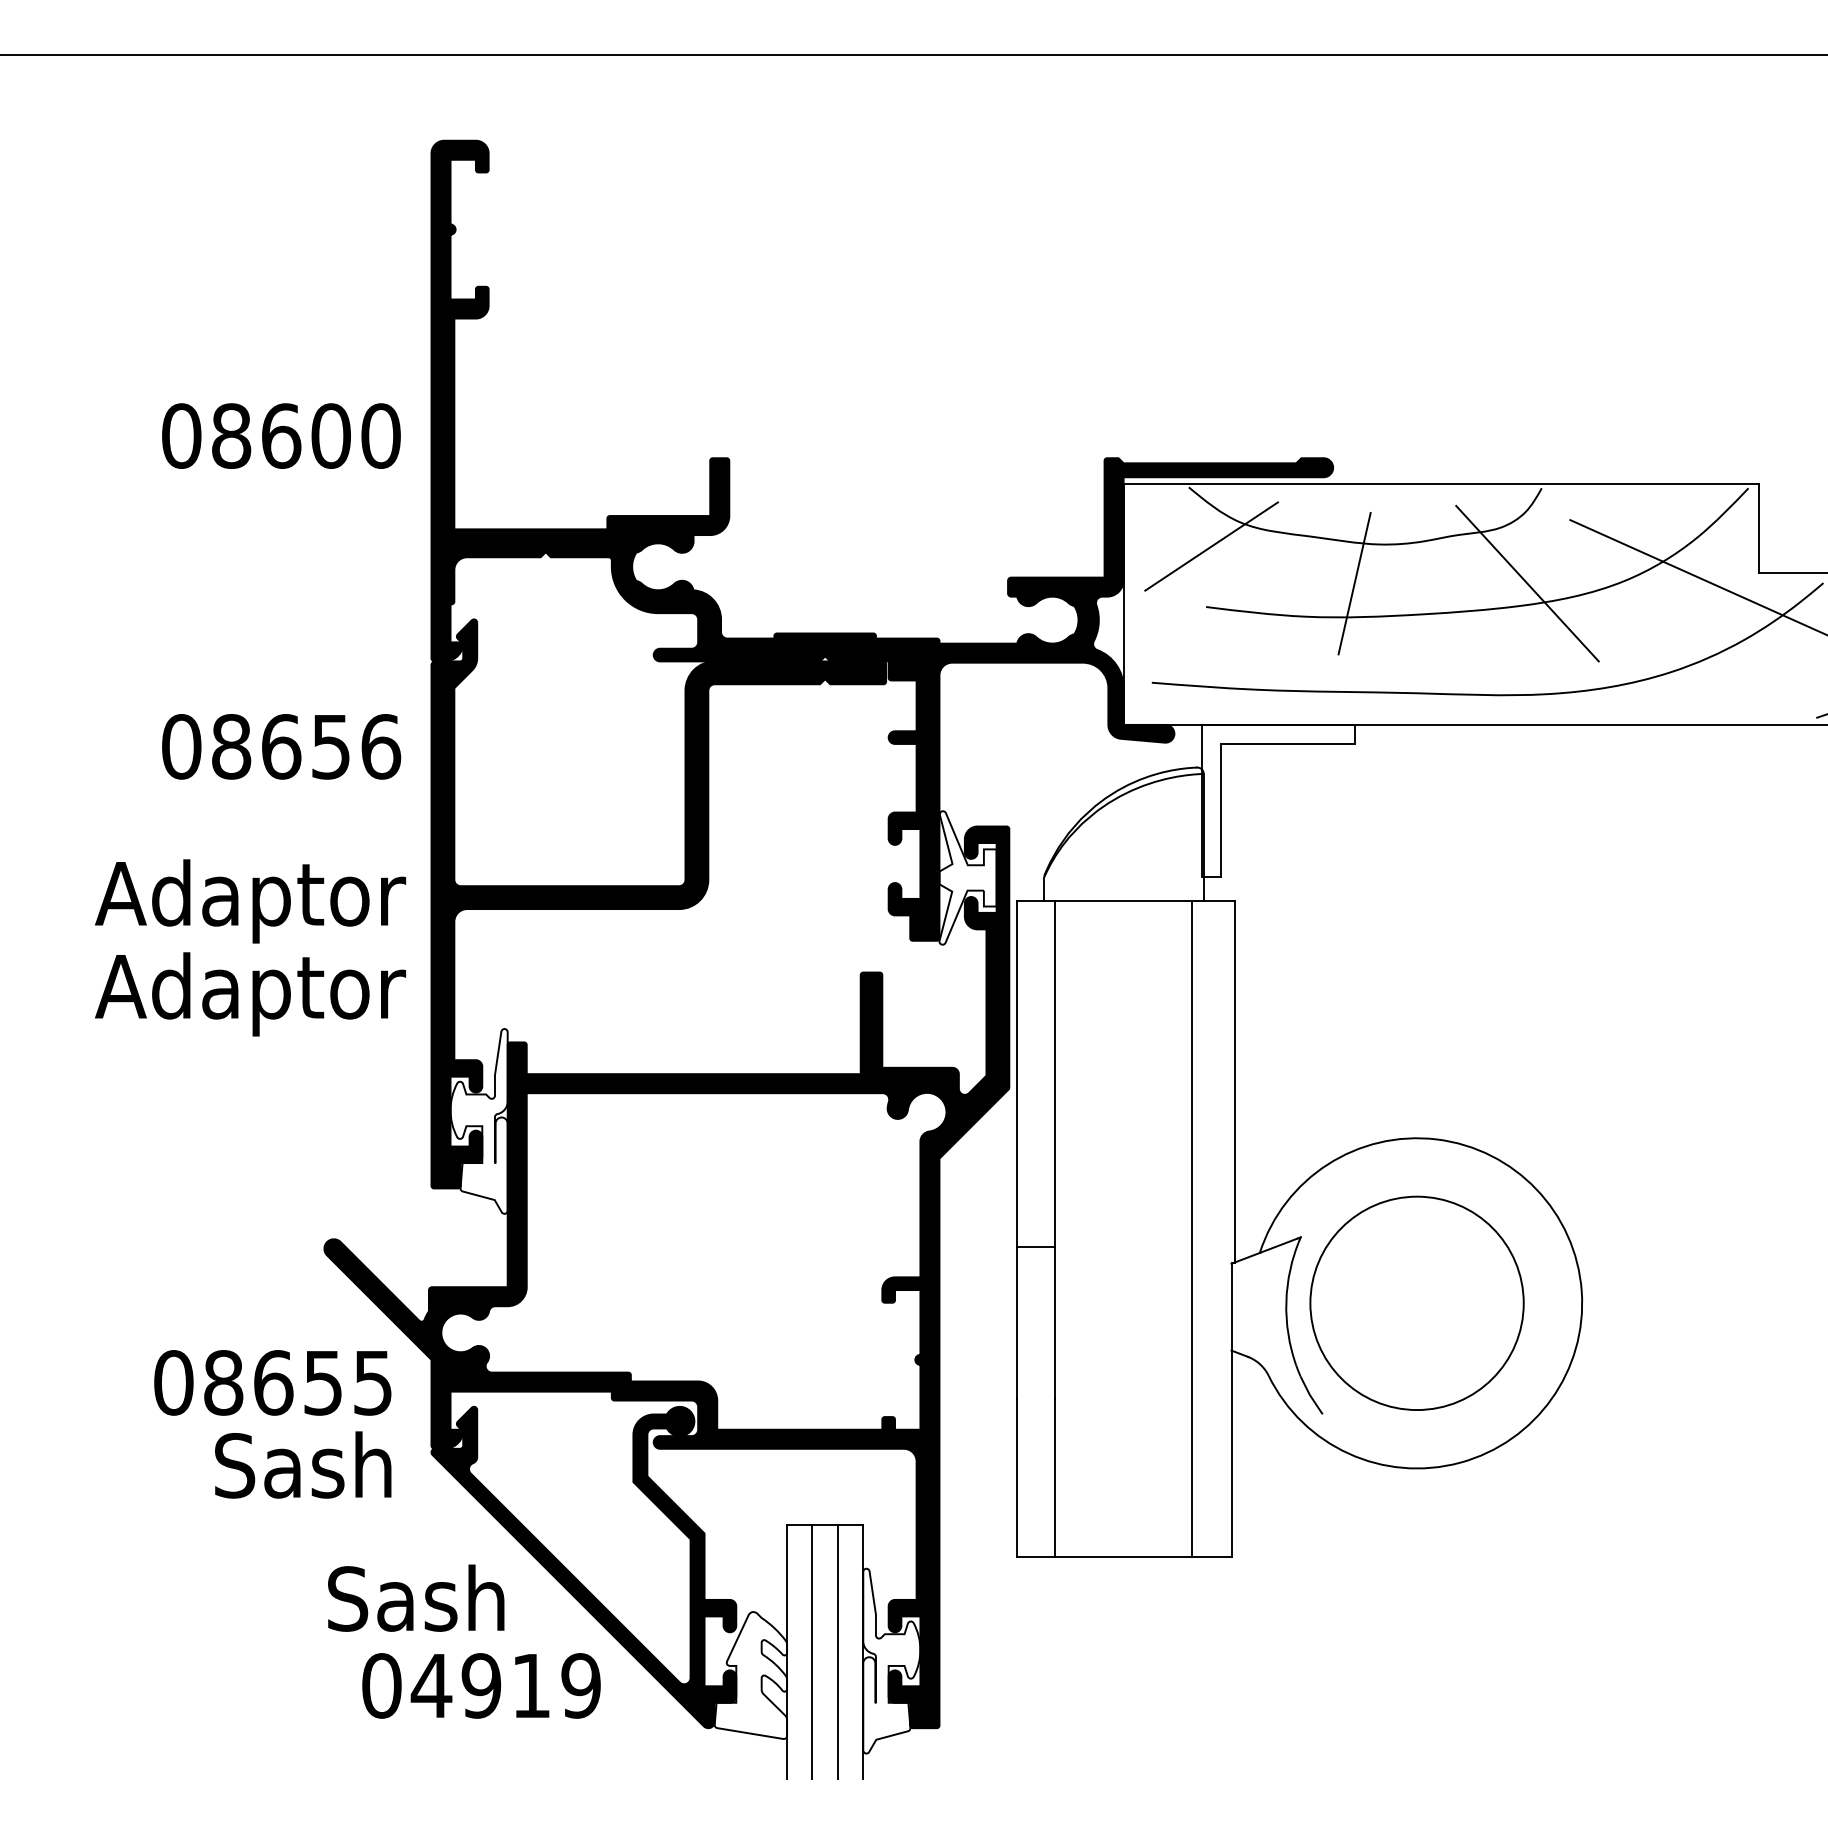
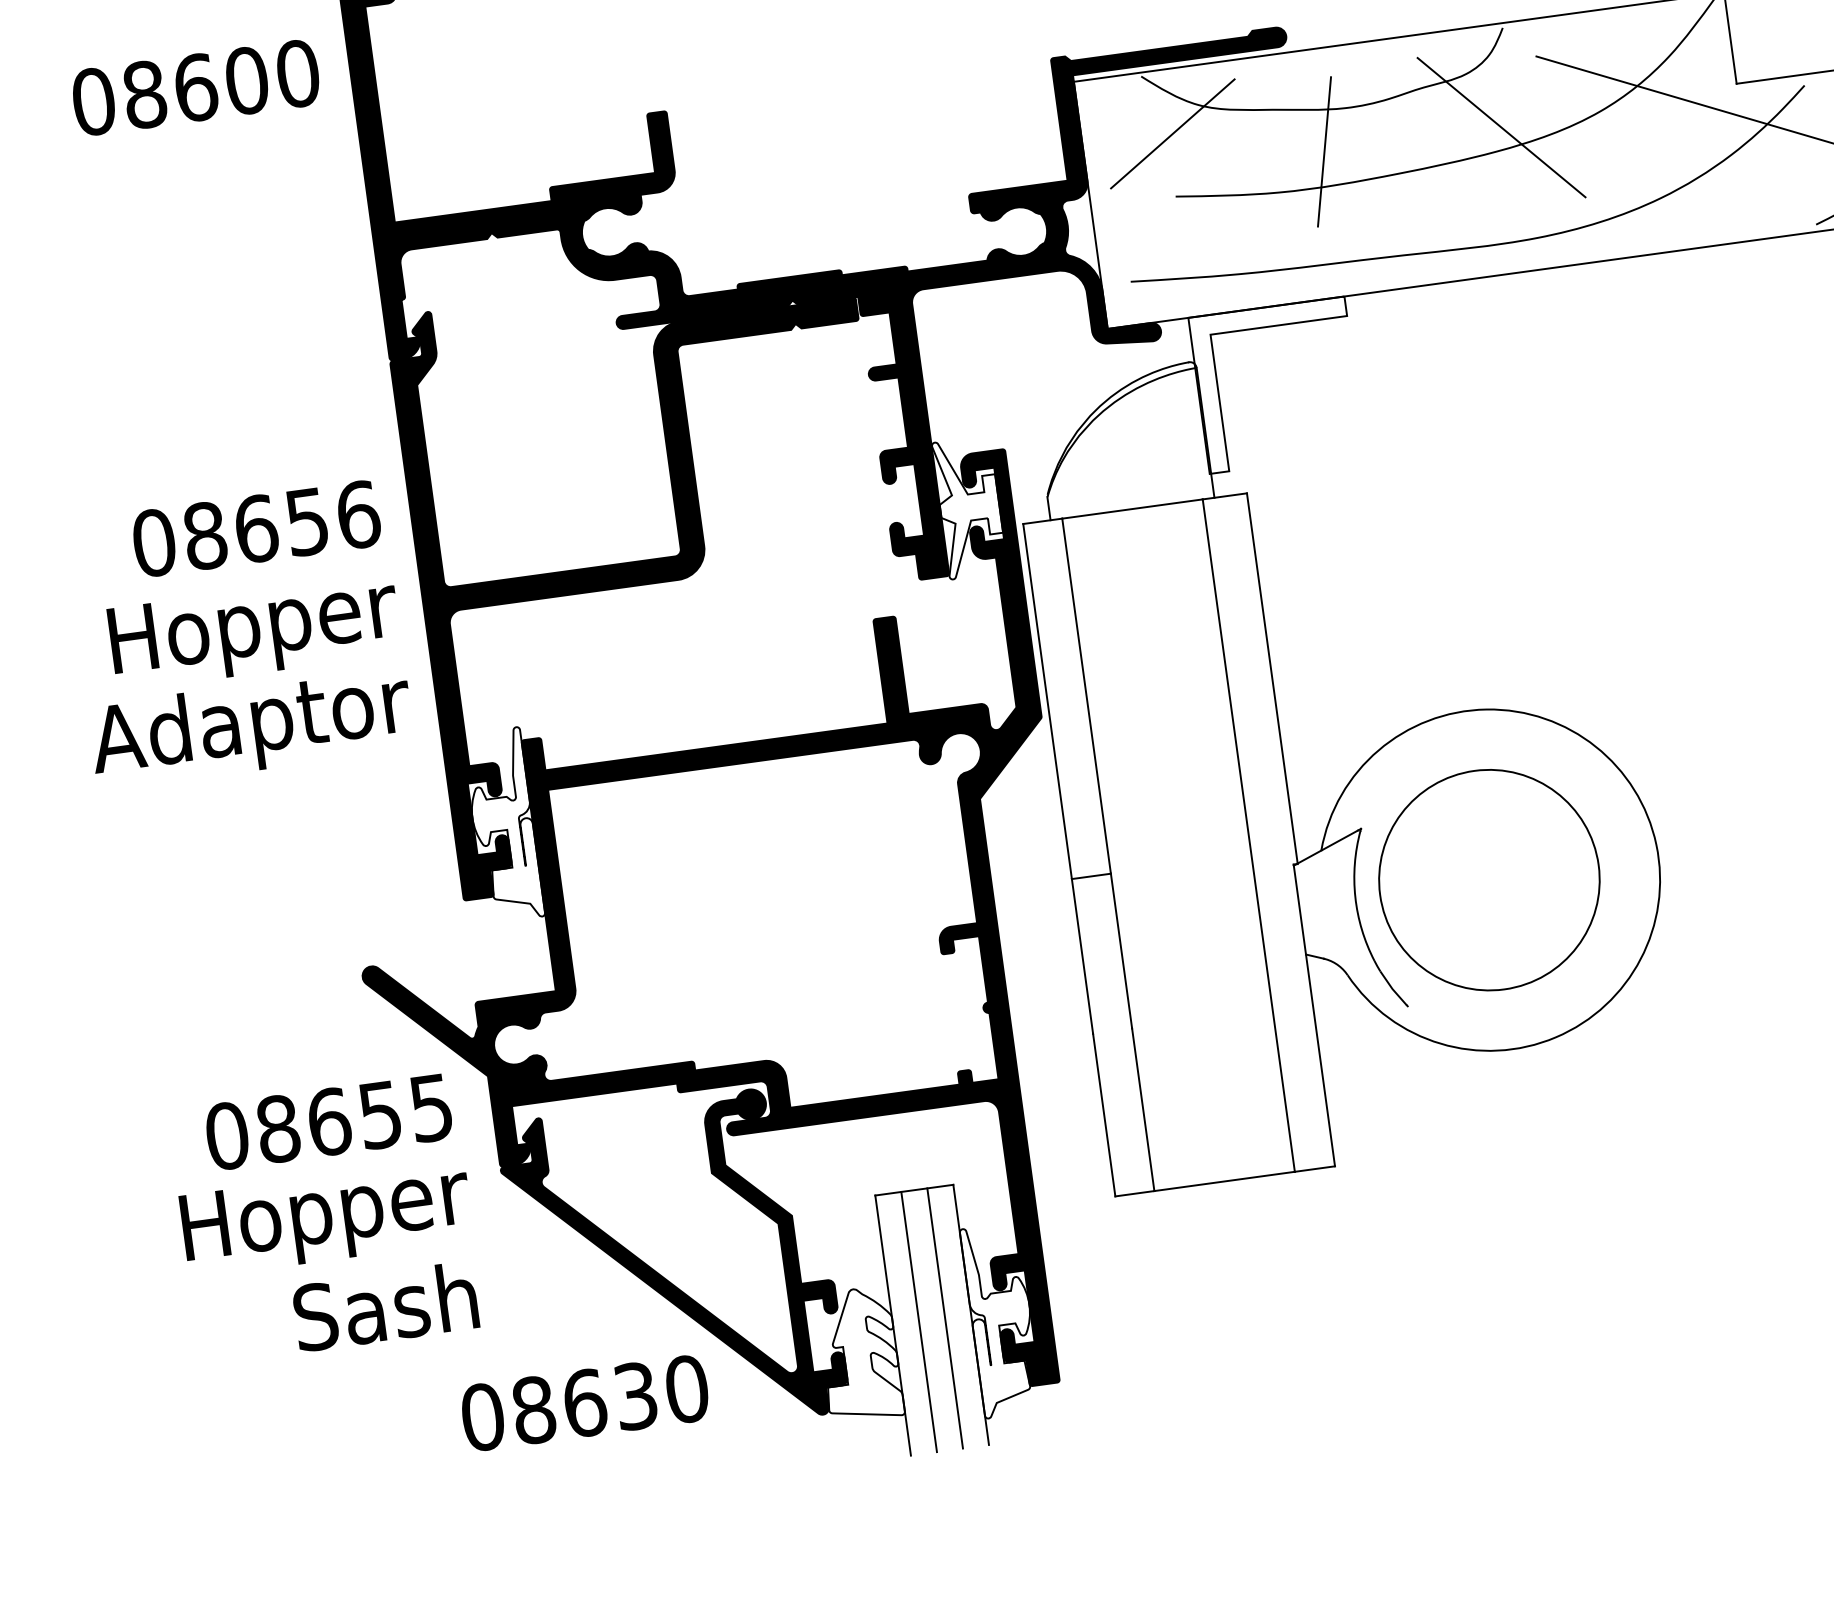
text: (281, 435) -> (195, 87), moved
text: (281, 746) -> (256, 528), moved
text: (232, 901) -> (219, 634), Adaptor -> Hopper
text: (258, 1473) -> (326, 1216), Sash -> Hopper
text: (416, 1597) -> (385, 1305), moved
text: (505, 1685) -> (609, 1399), 04919 -> 08630

